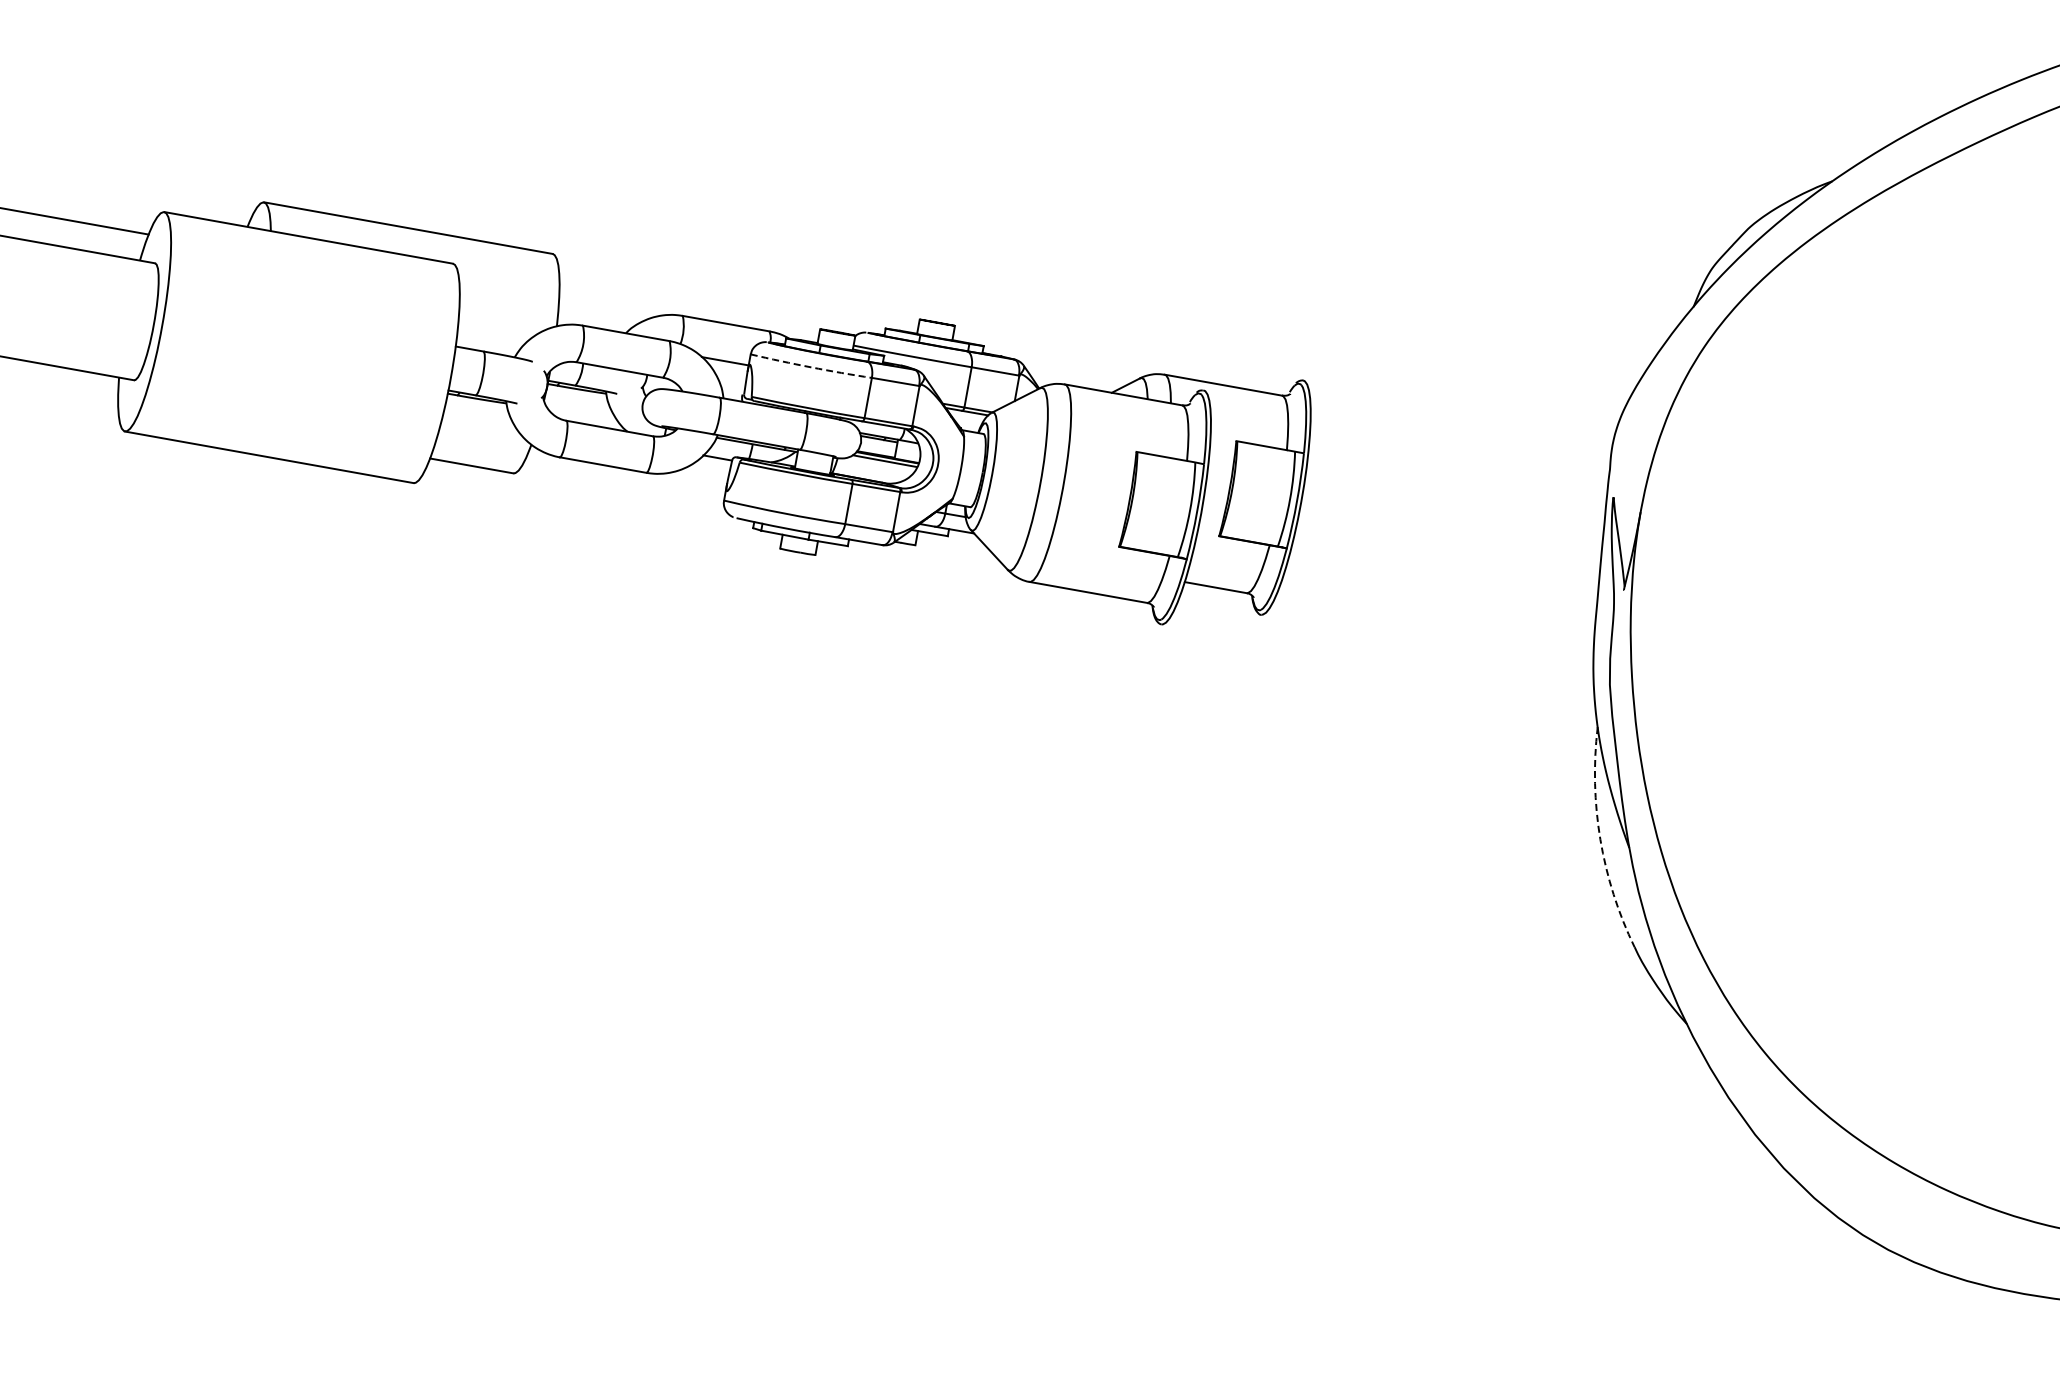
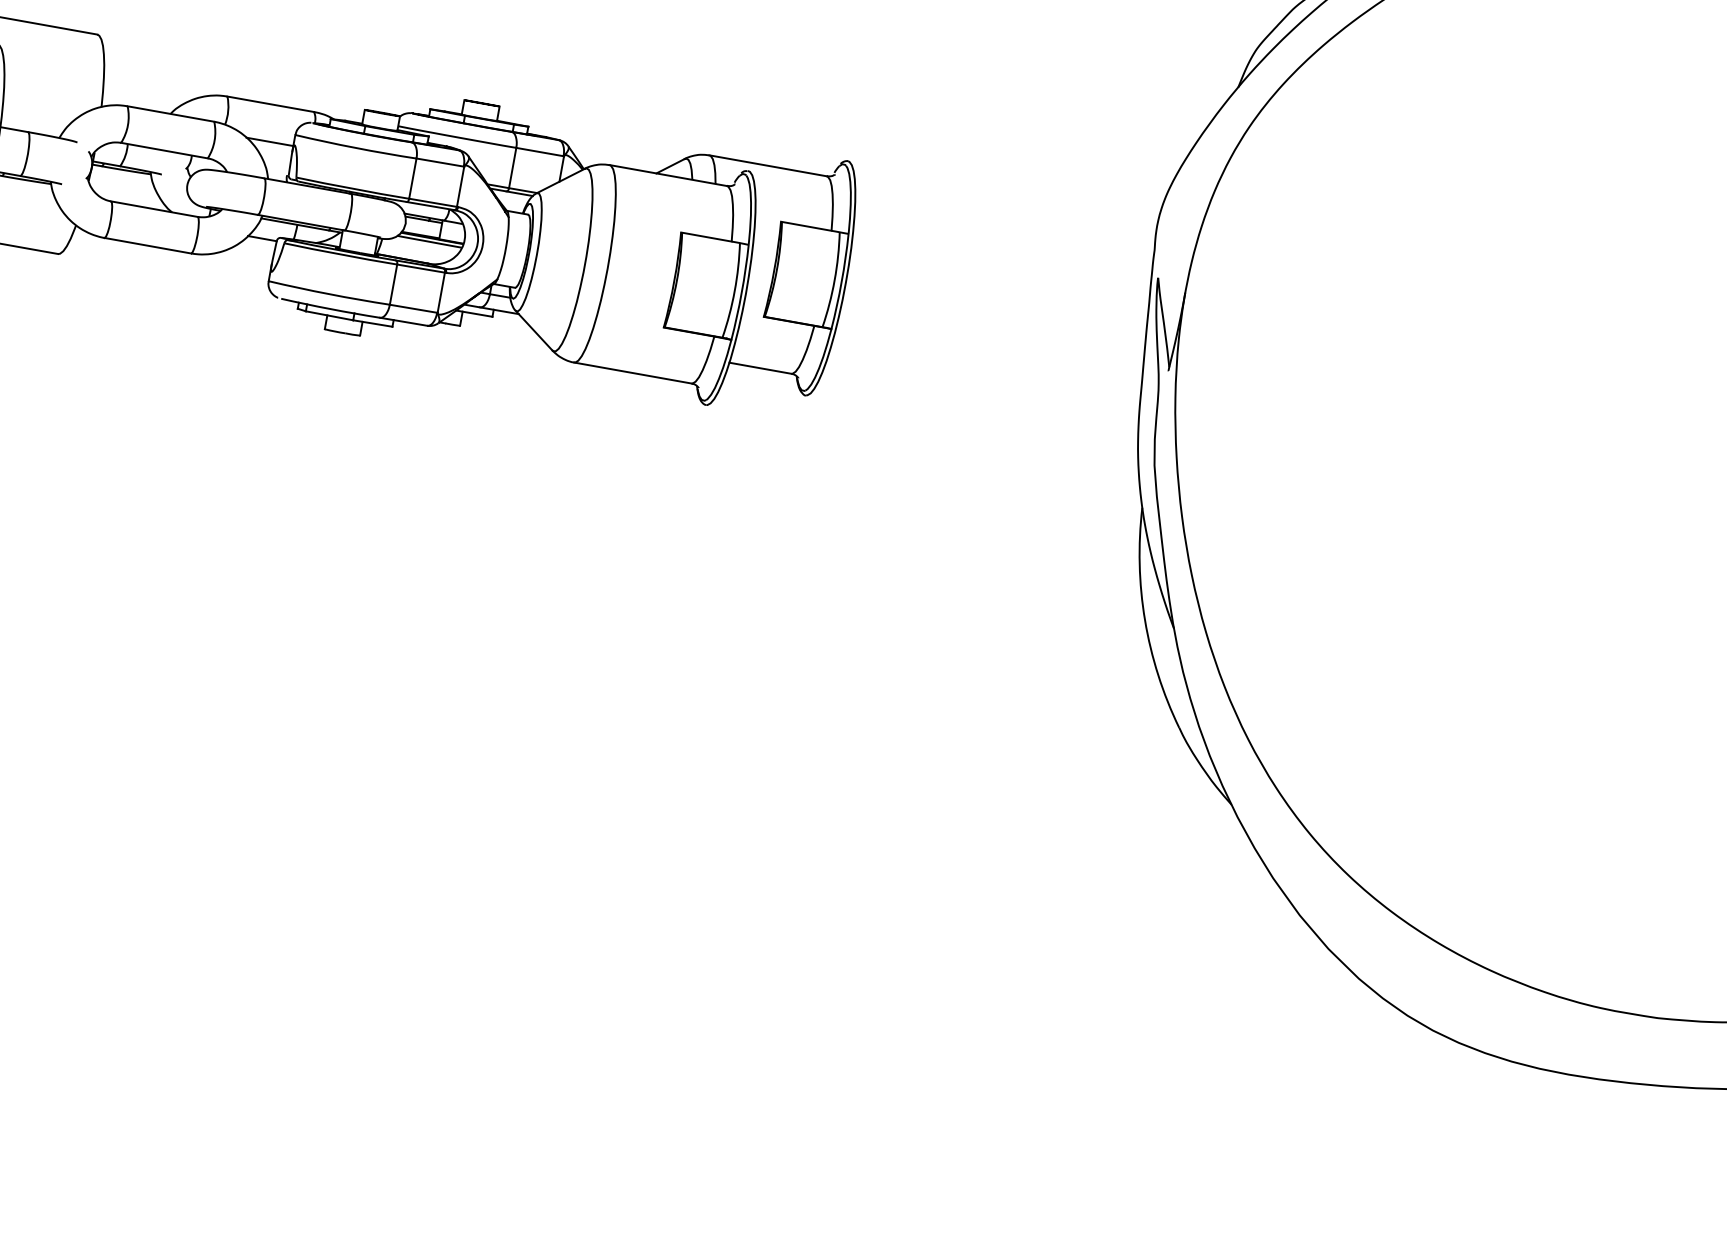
arc: (811, 367) -> (356, 148), dashed -> solid
arc: (1600, 839) -> (1145, 620), dashed -> solid

